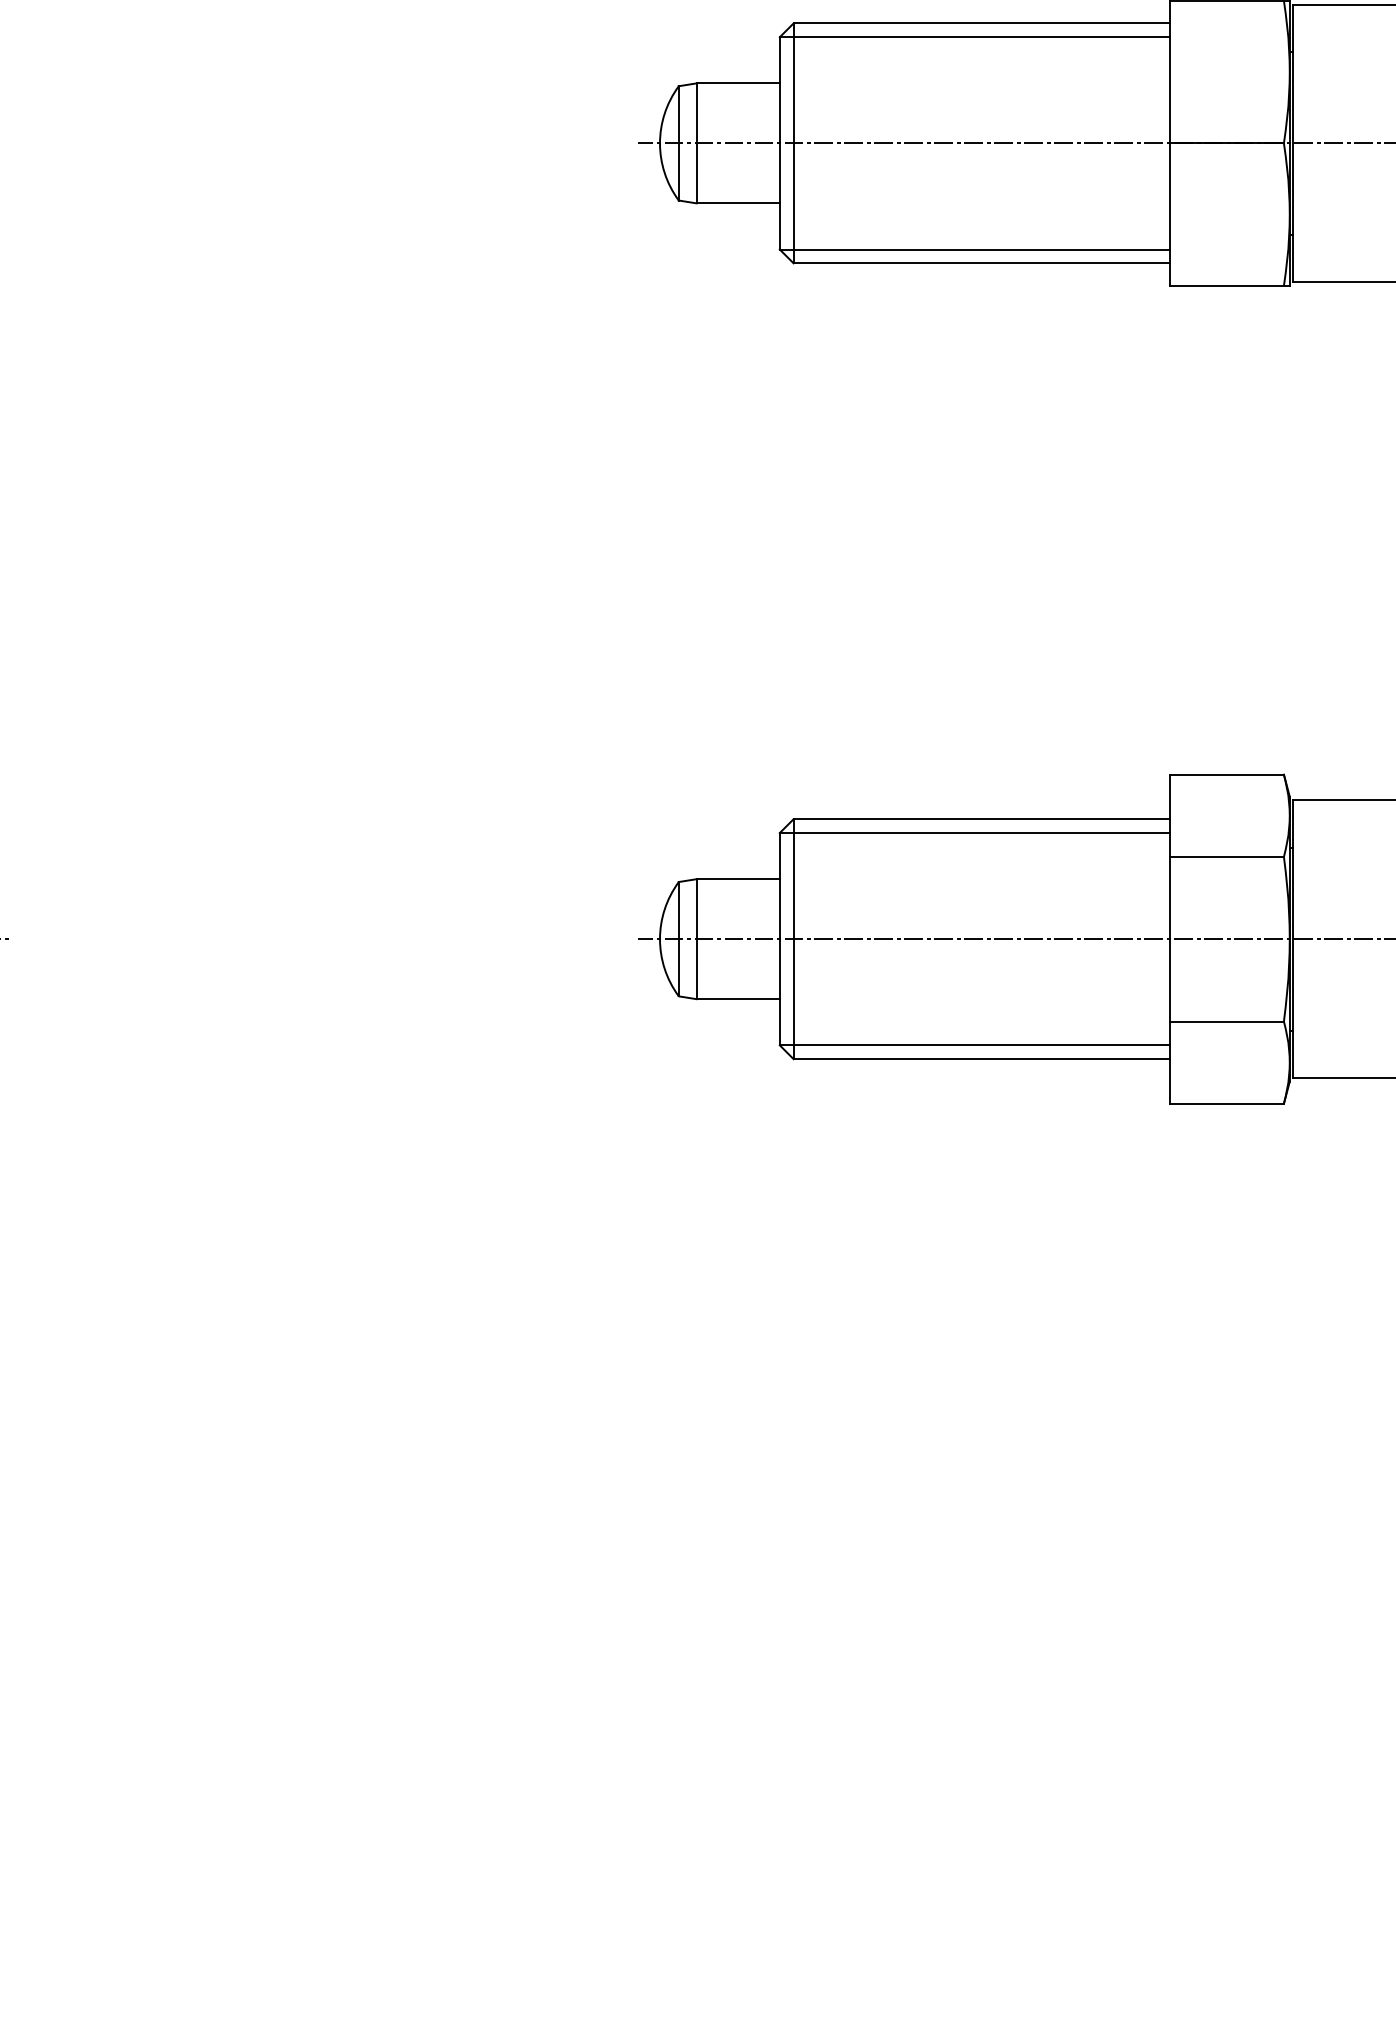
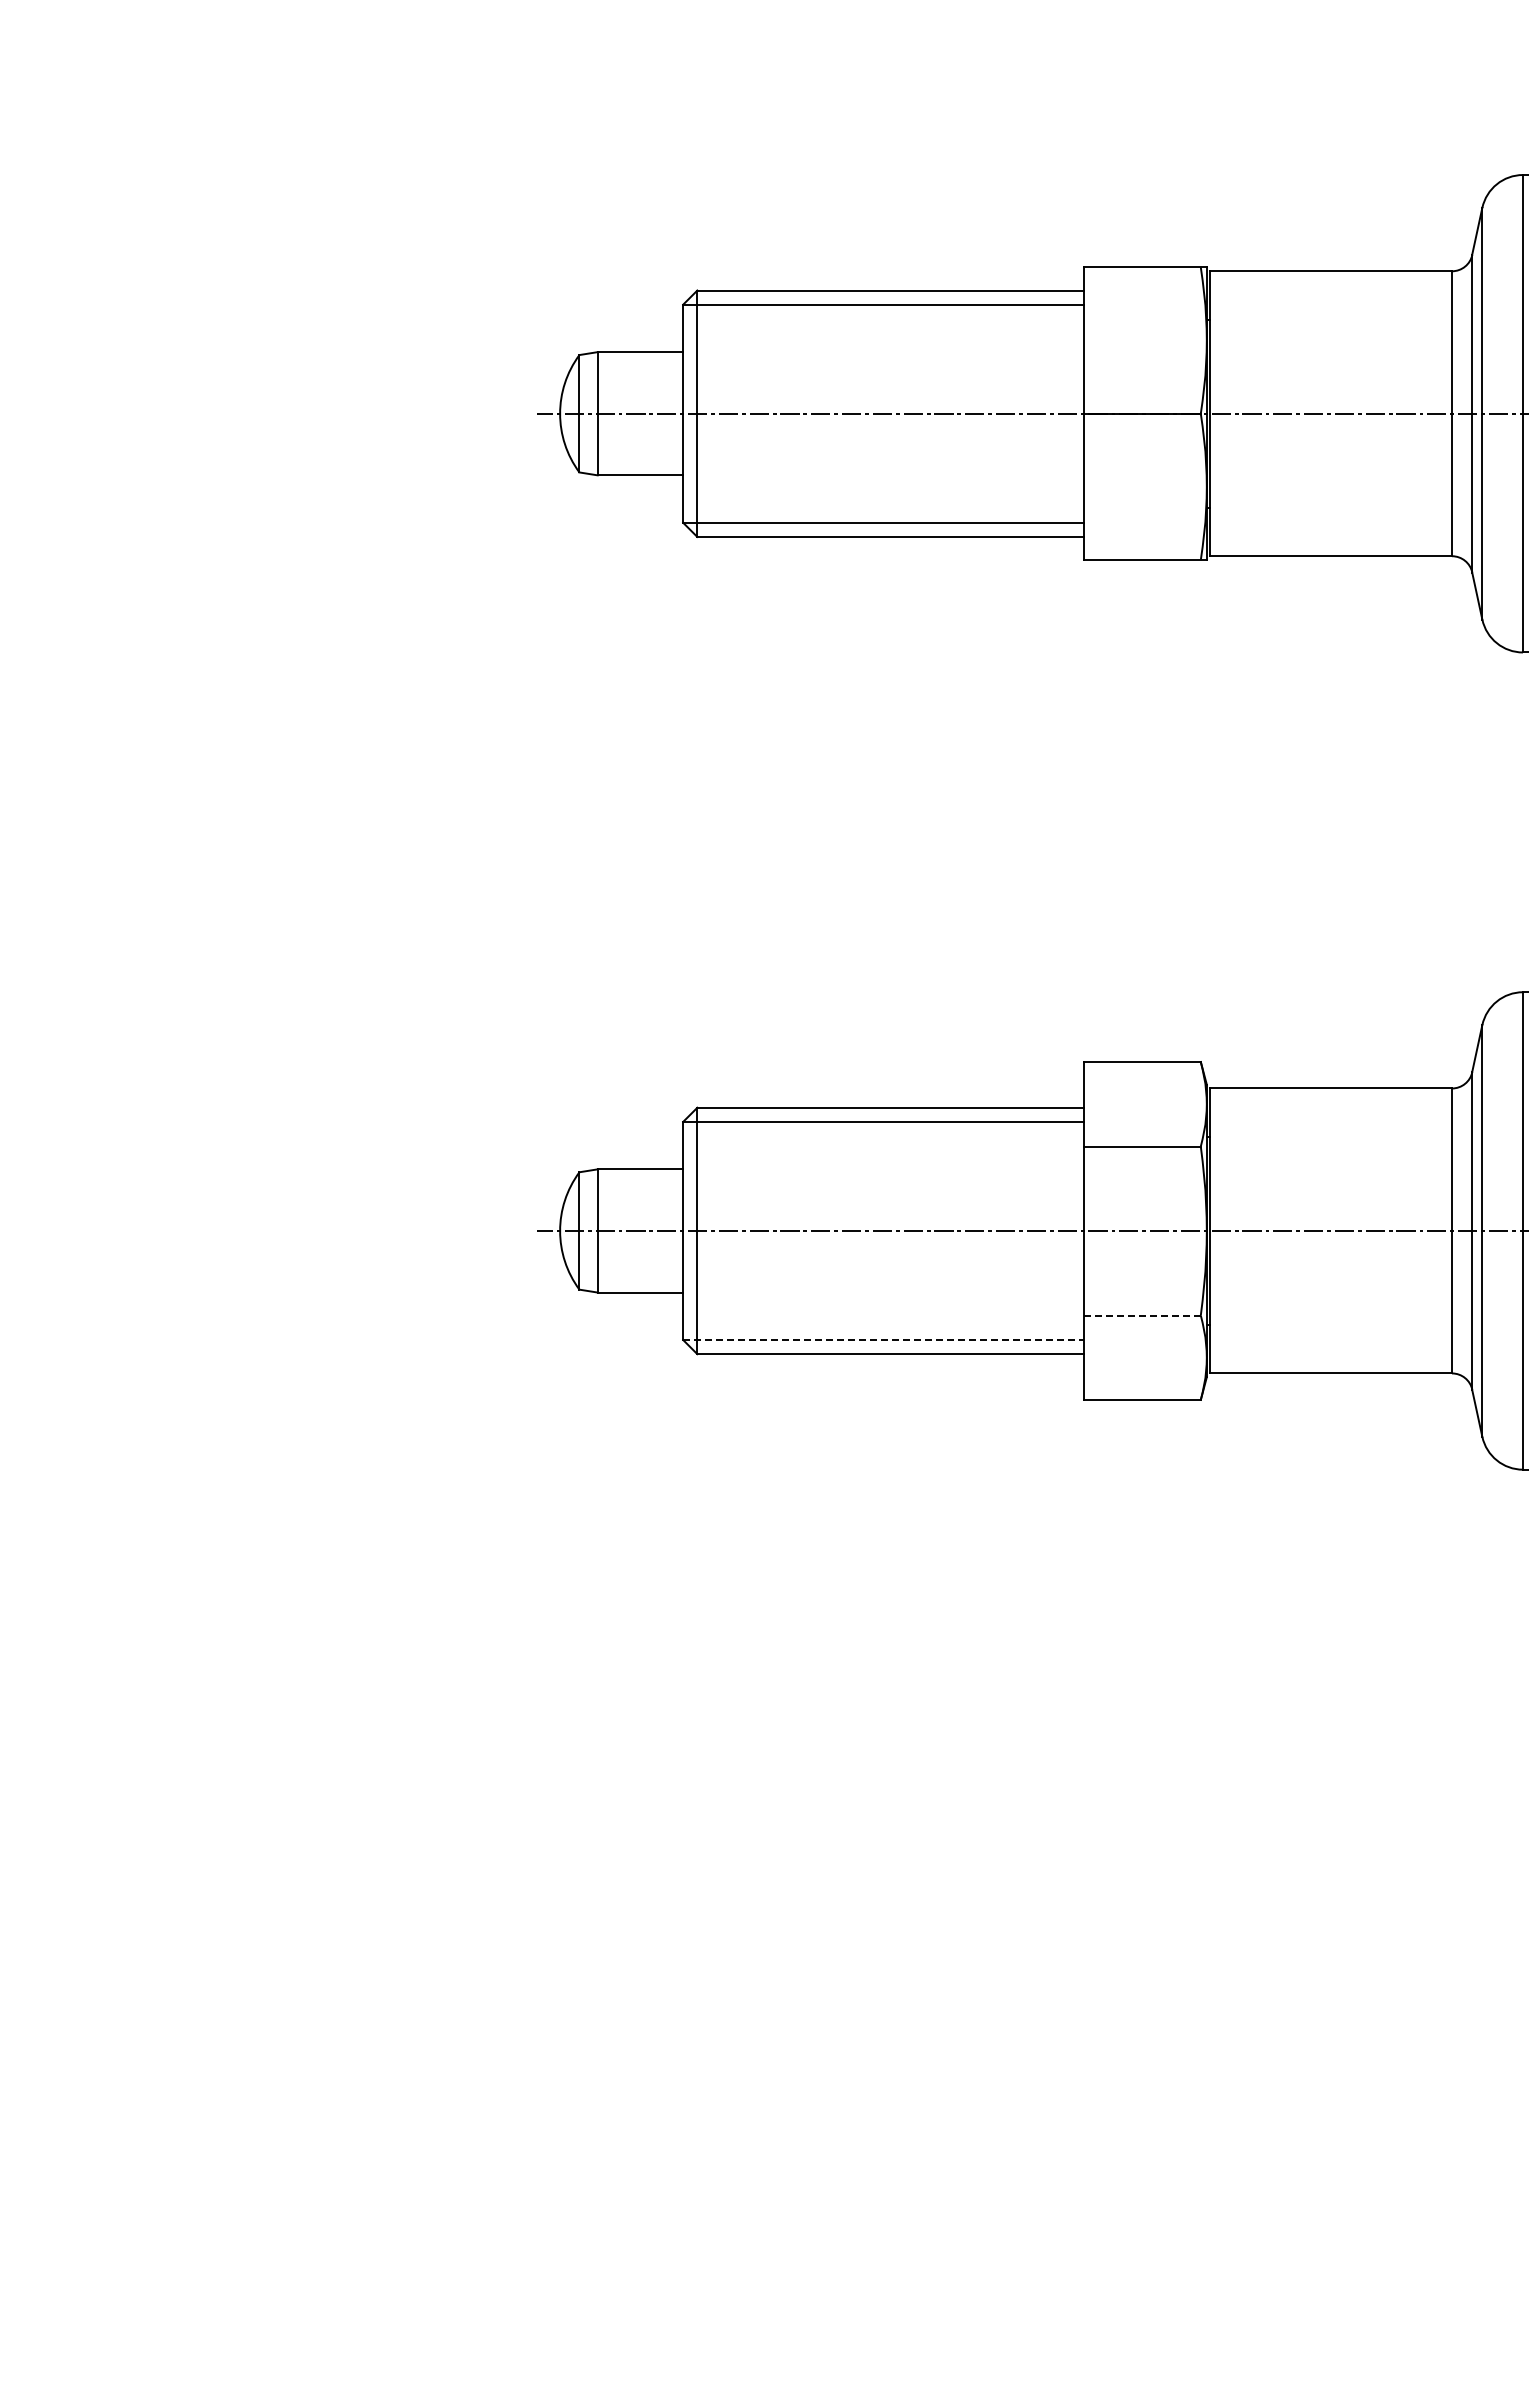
line: (1227, 1021) -> (1142, 1315), solid -> dashed
line: (974, 1045) -> (883, 1340), solid -> dashed

